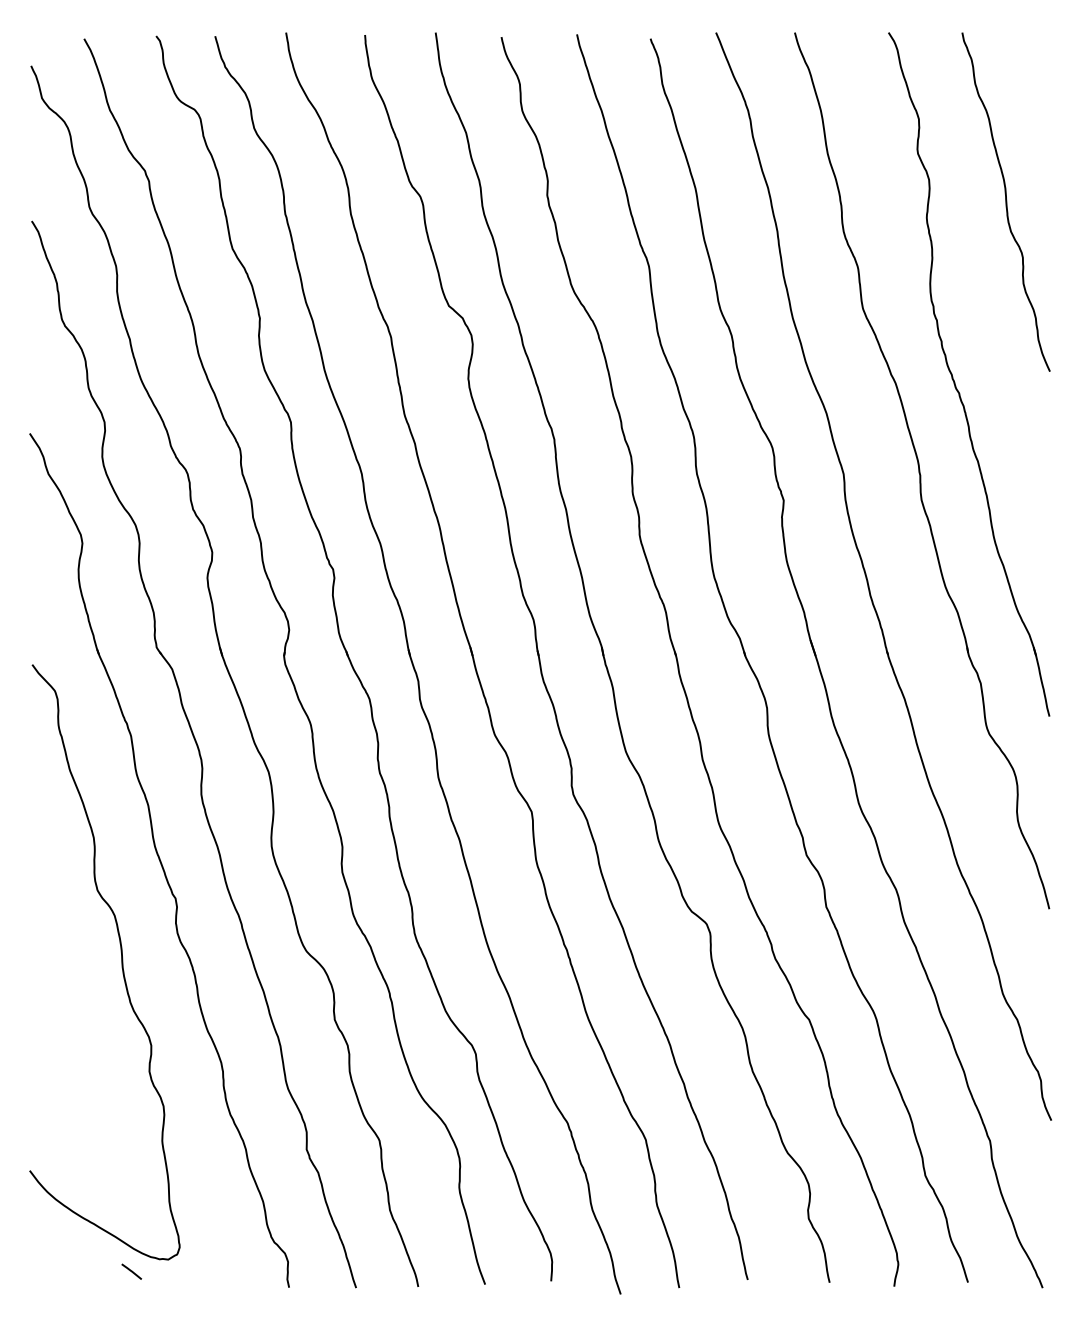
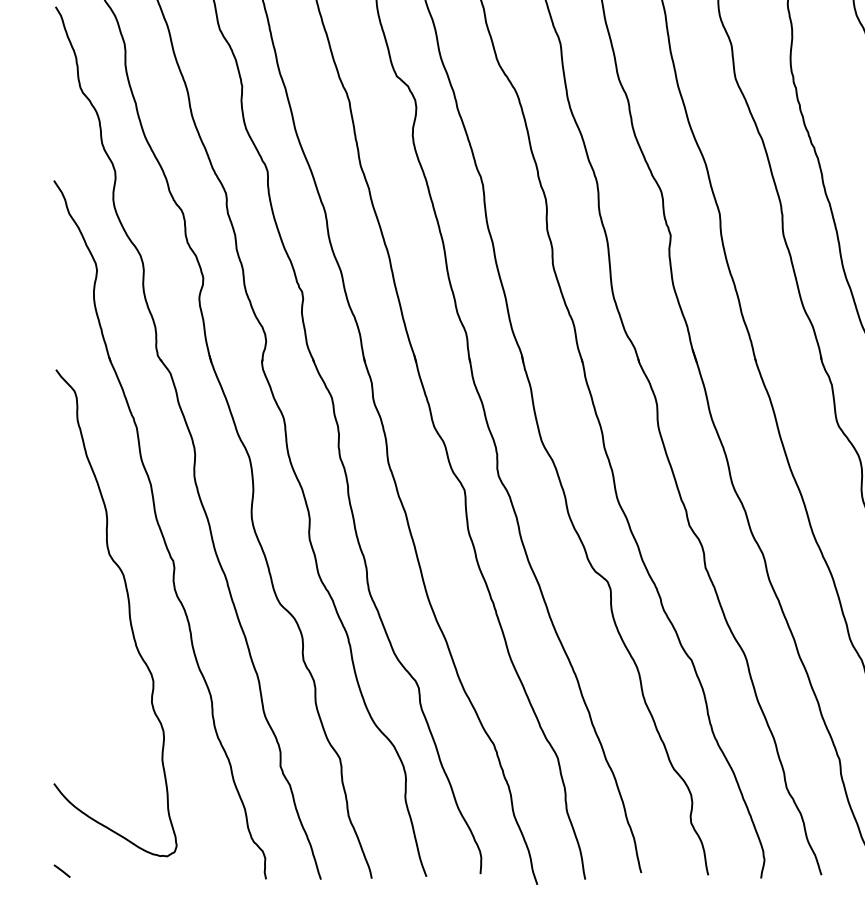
line: (131, 1271) -> (61, 870), moved

